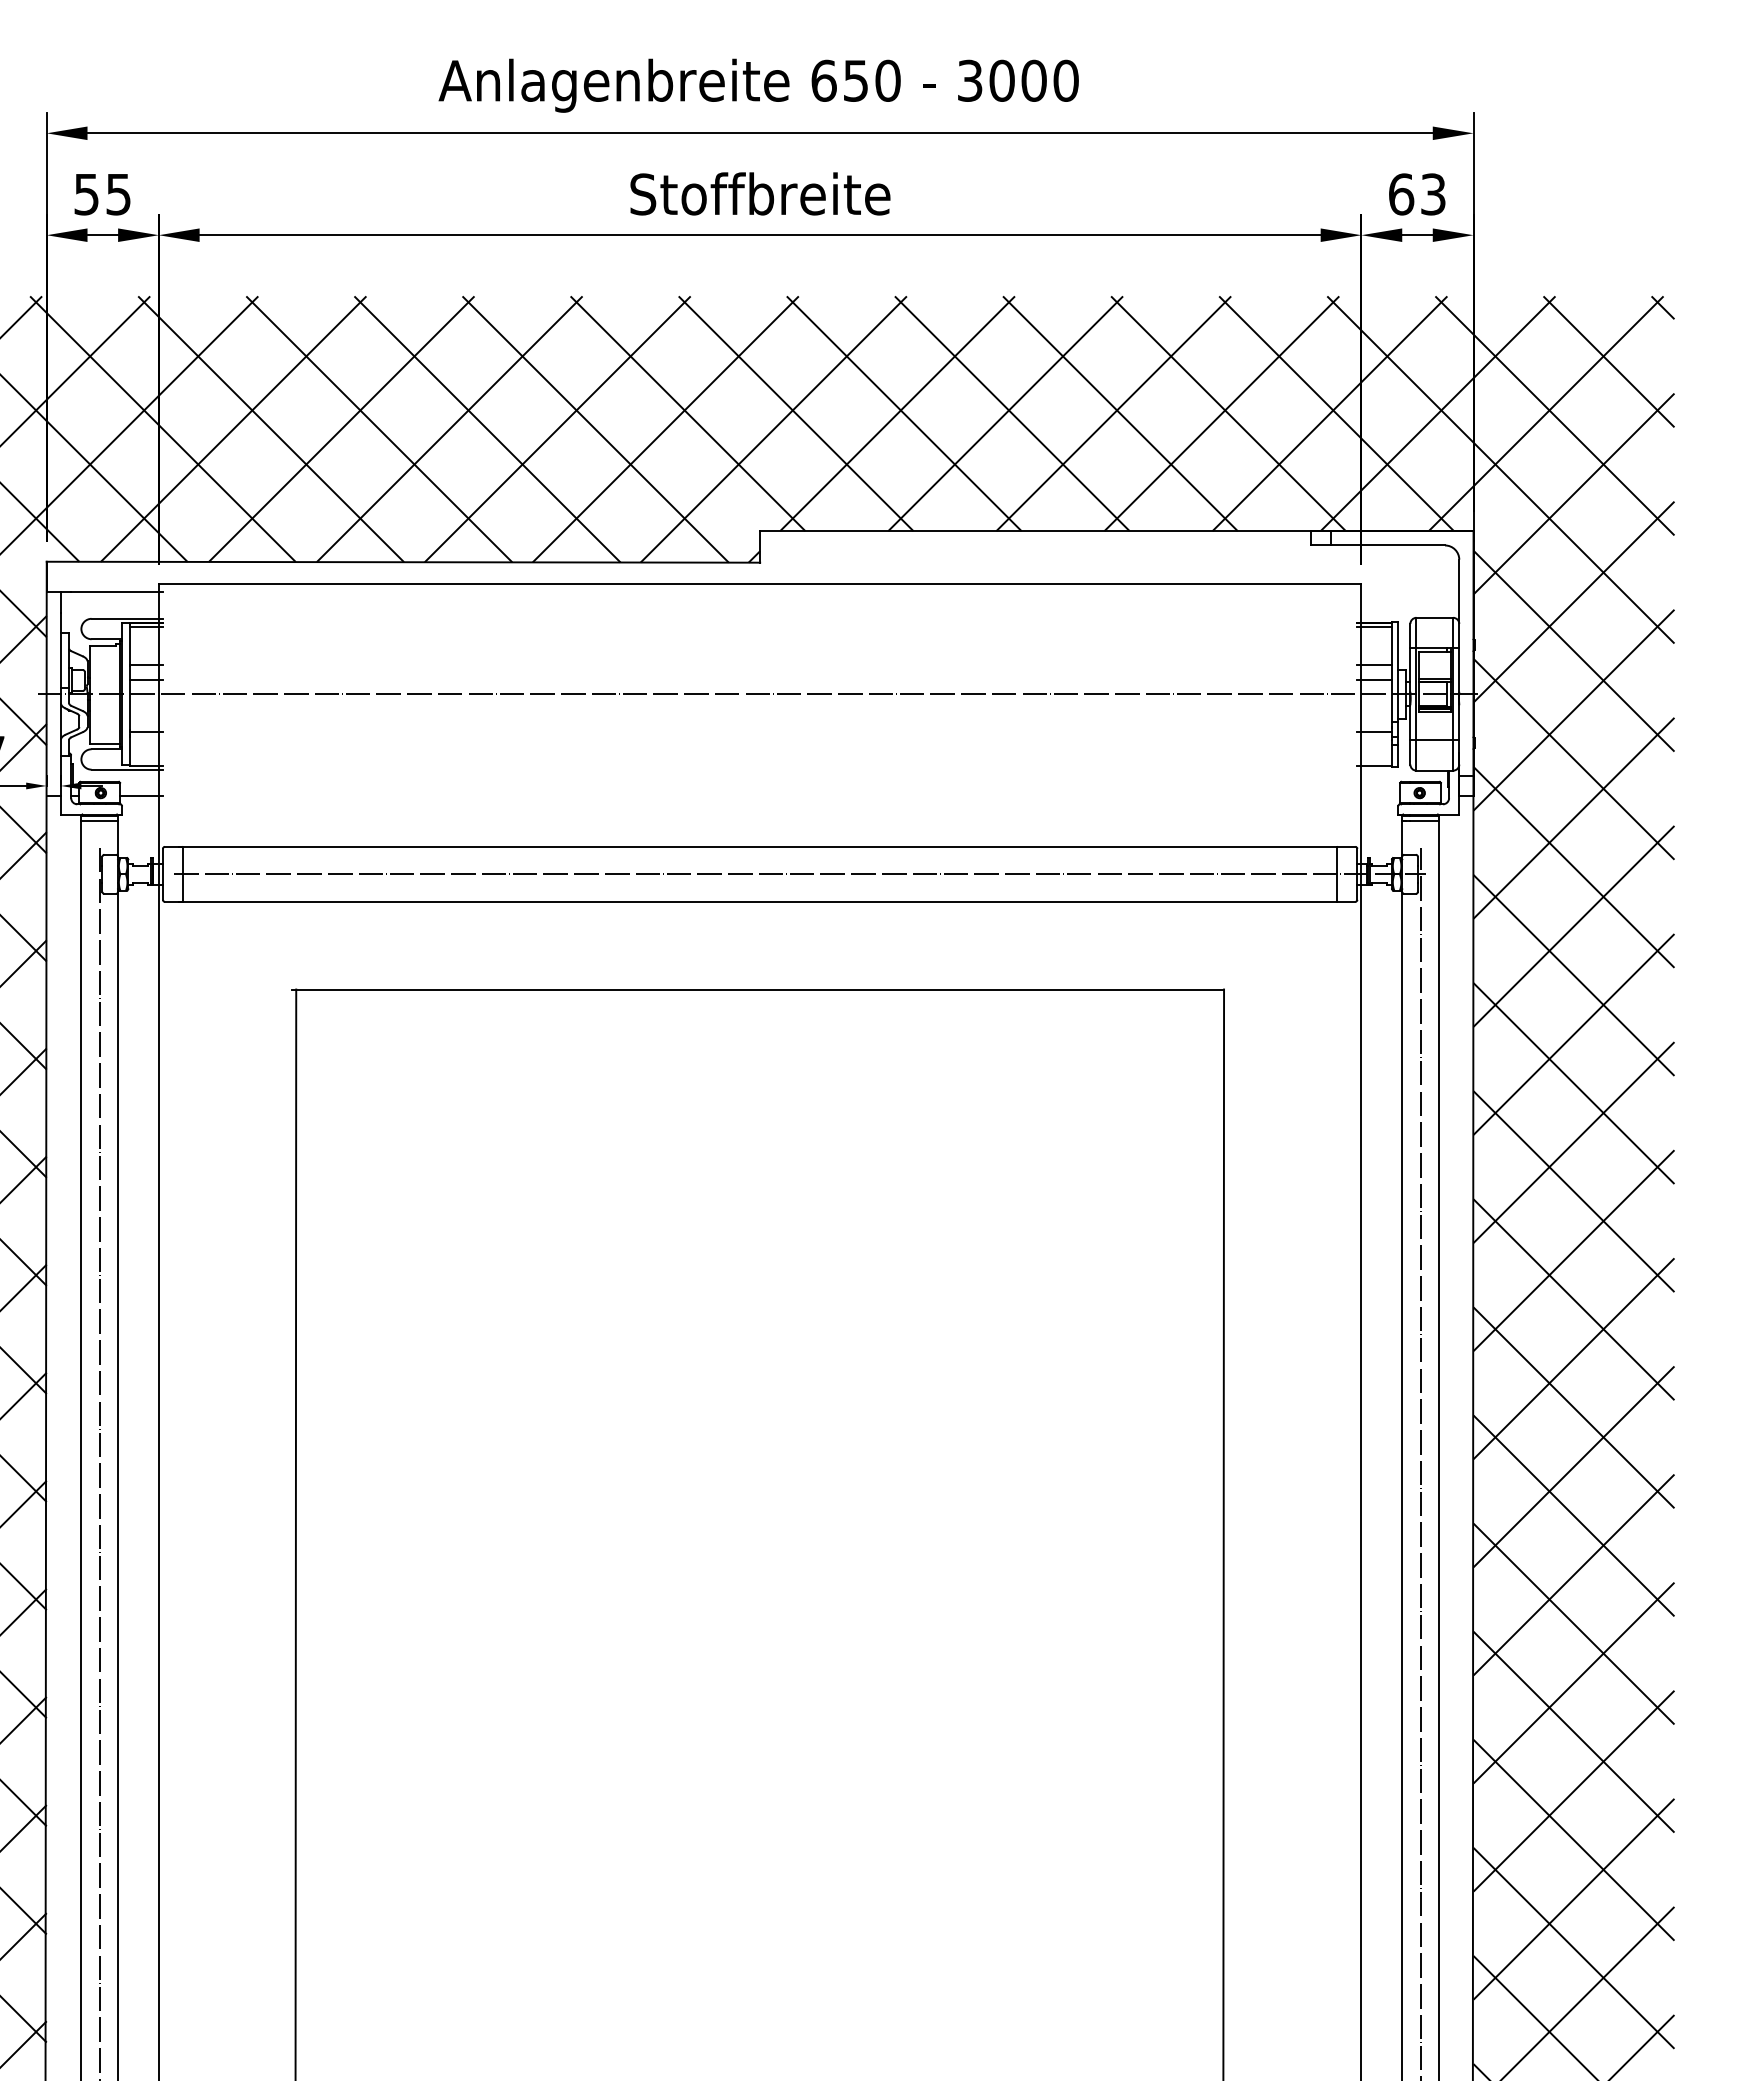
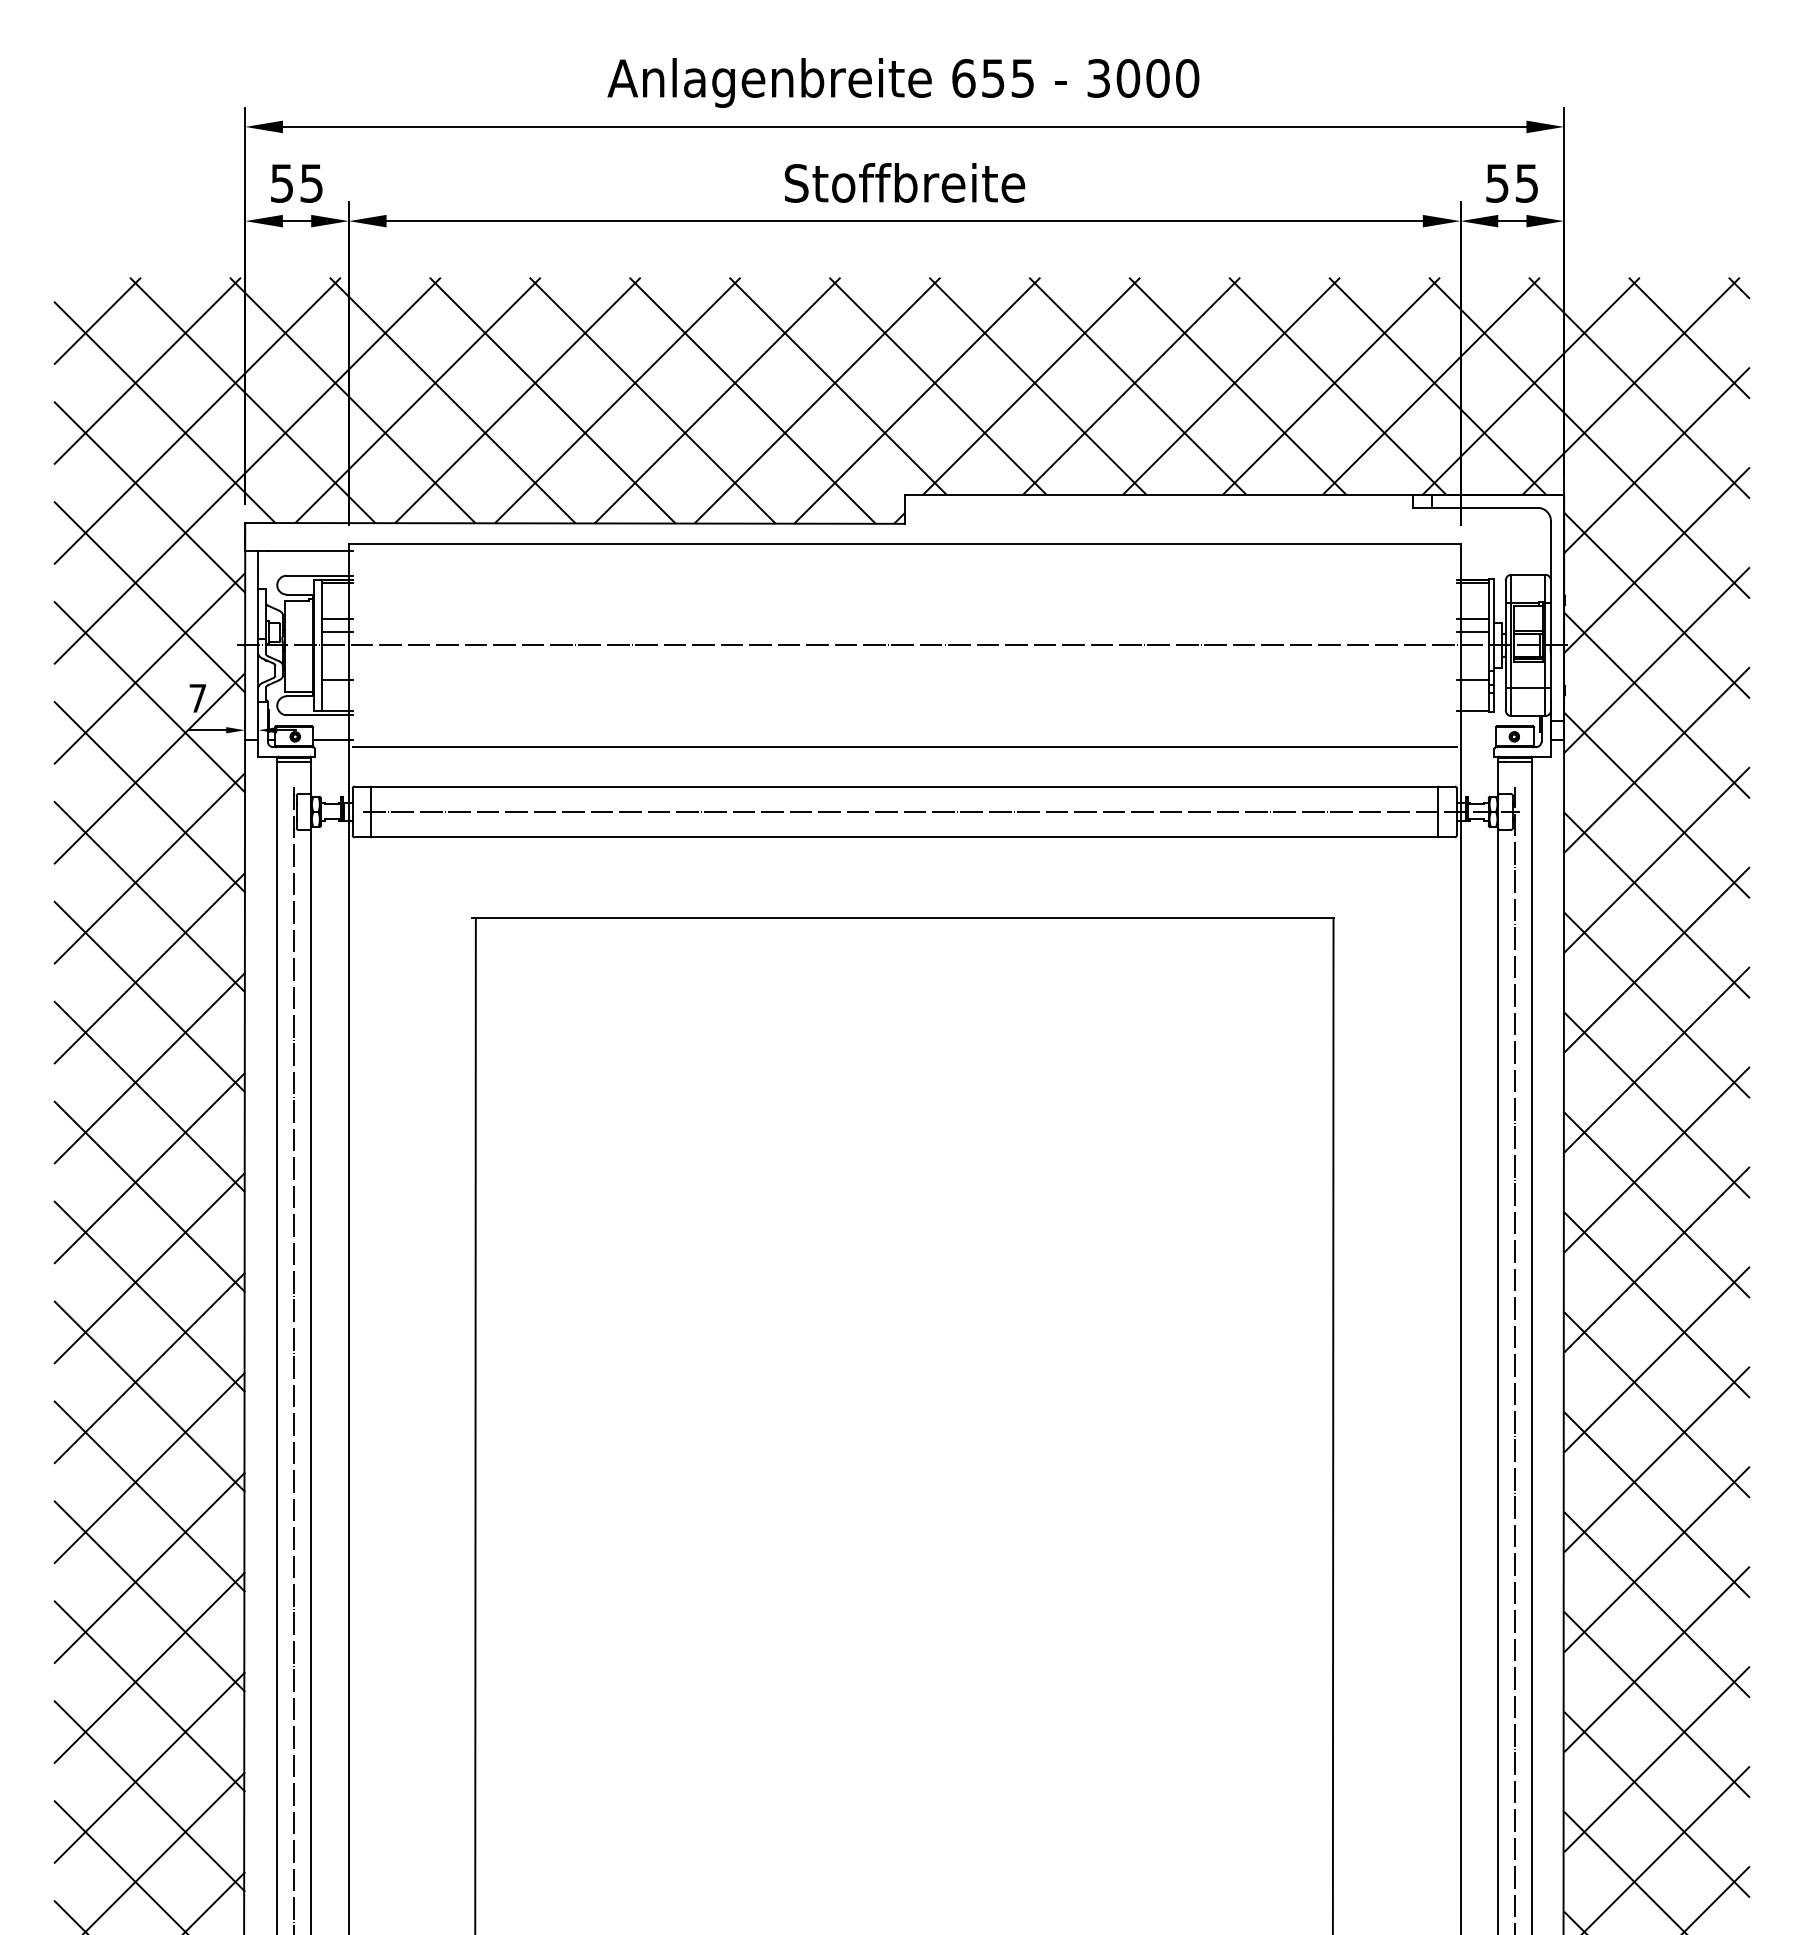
text: (887, 80) -> (1022, 78), 650 -> 655
text: (1417, 194) -> (1512, 183), 63 -> 55
line: (759, 804) -> (904, 747), added

